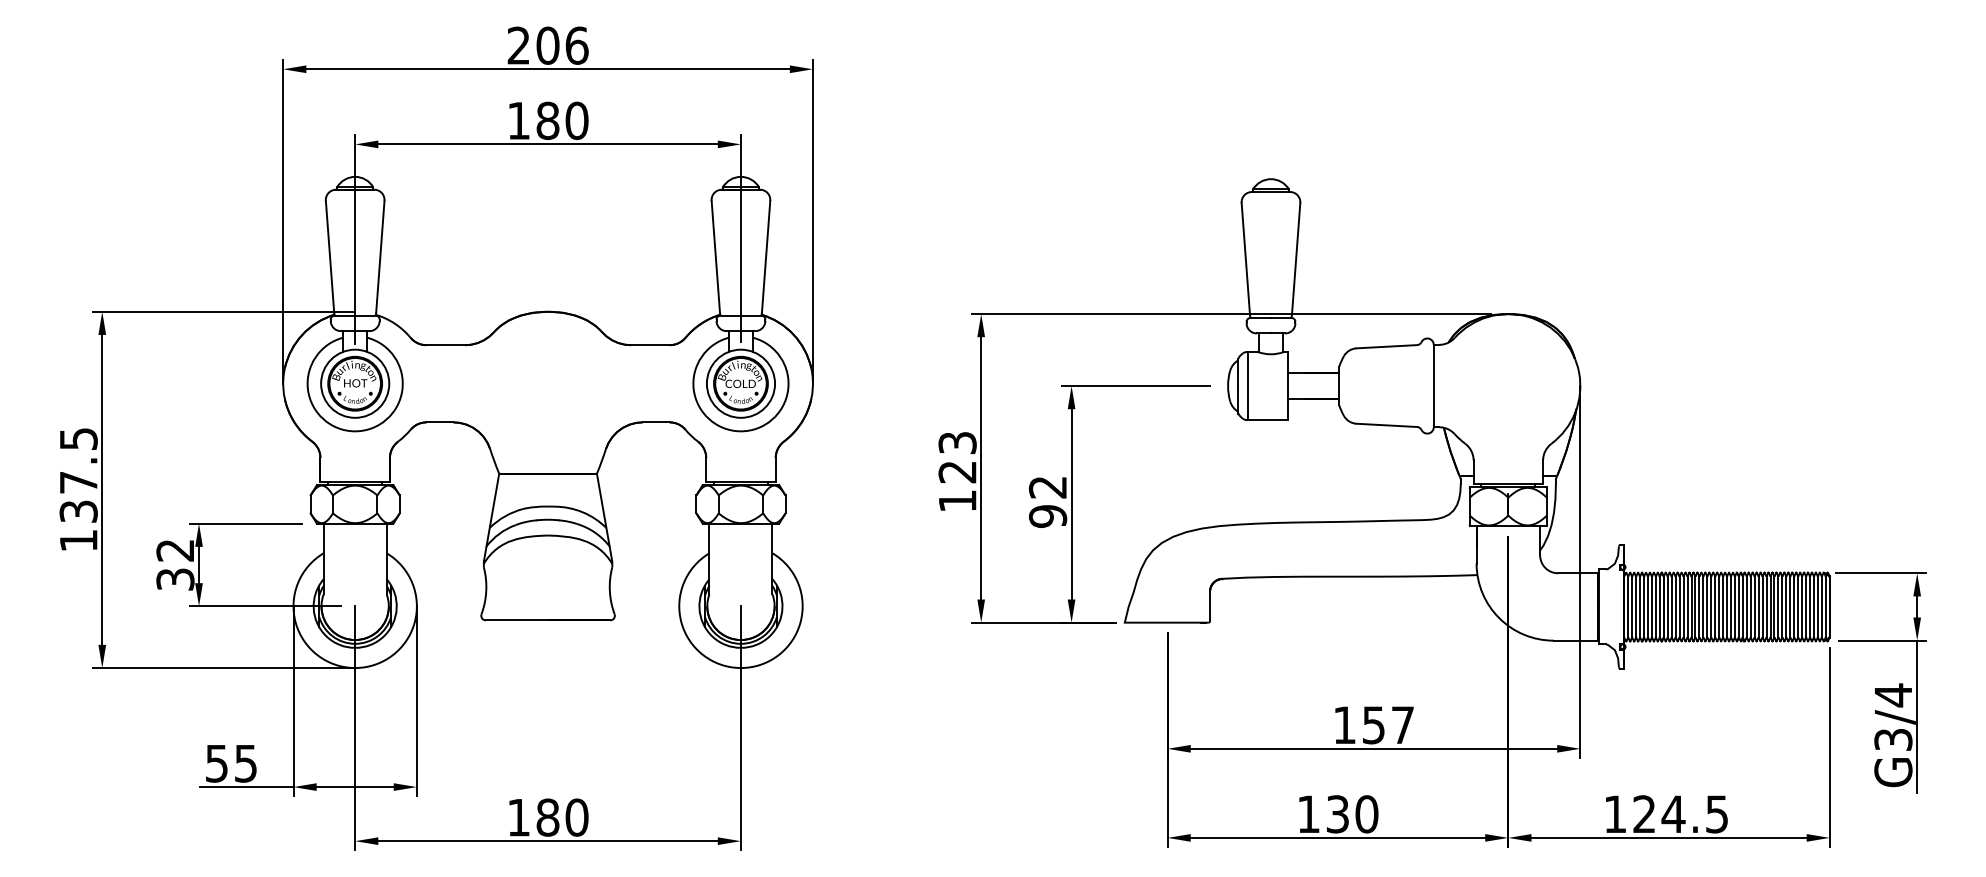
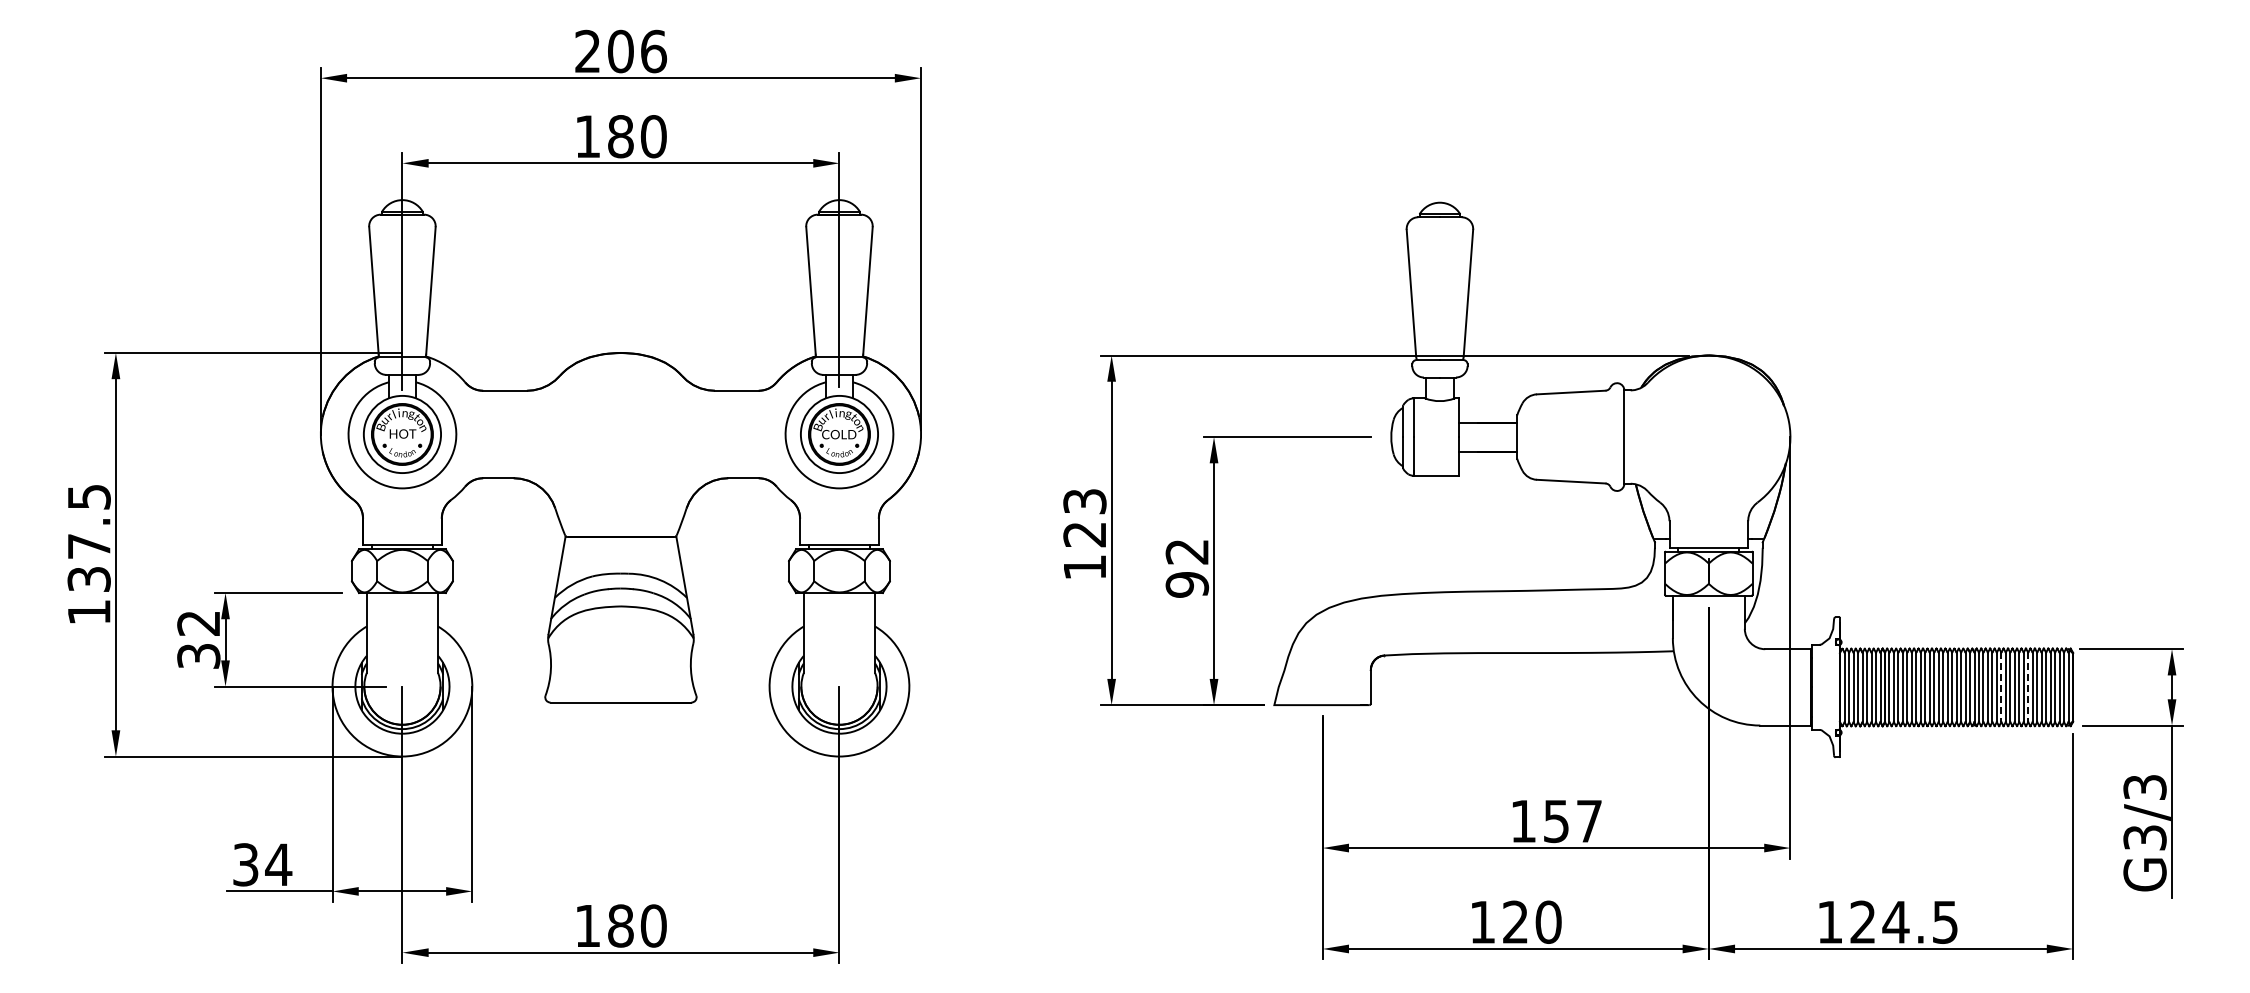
line: (1766, 607) -> (2001, 687), solid -> dashed
line: (1790, 607) -> (2028, 687), solid -> dashed
text: (1892, 695) -> (2144, 787), G3/4 -> G3/3
text: (231, 763) -> (262, 864), 55 -> 34
text: (1337, 813) -> (1515, 921), 130 -> 120

